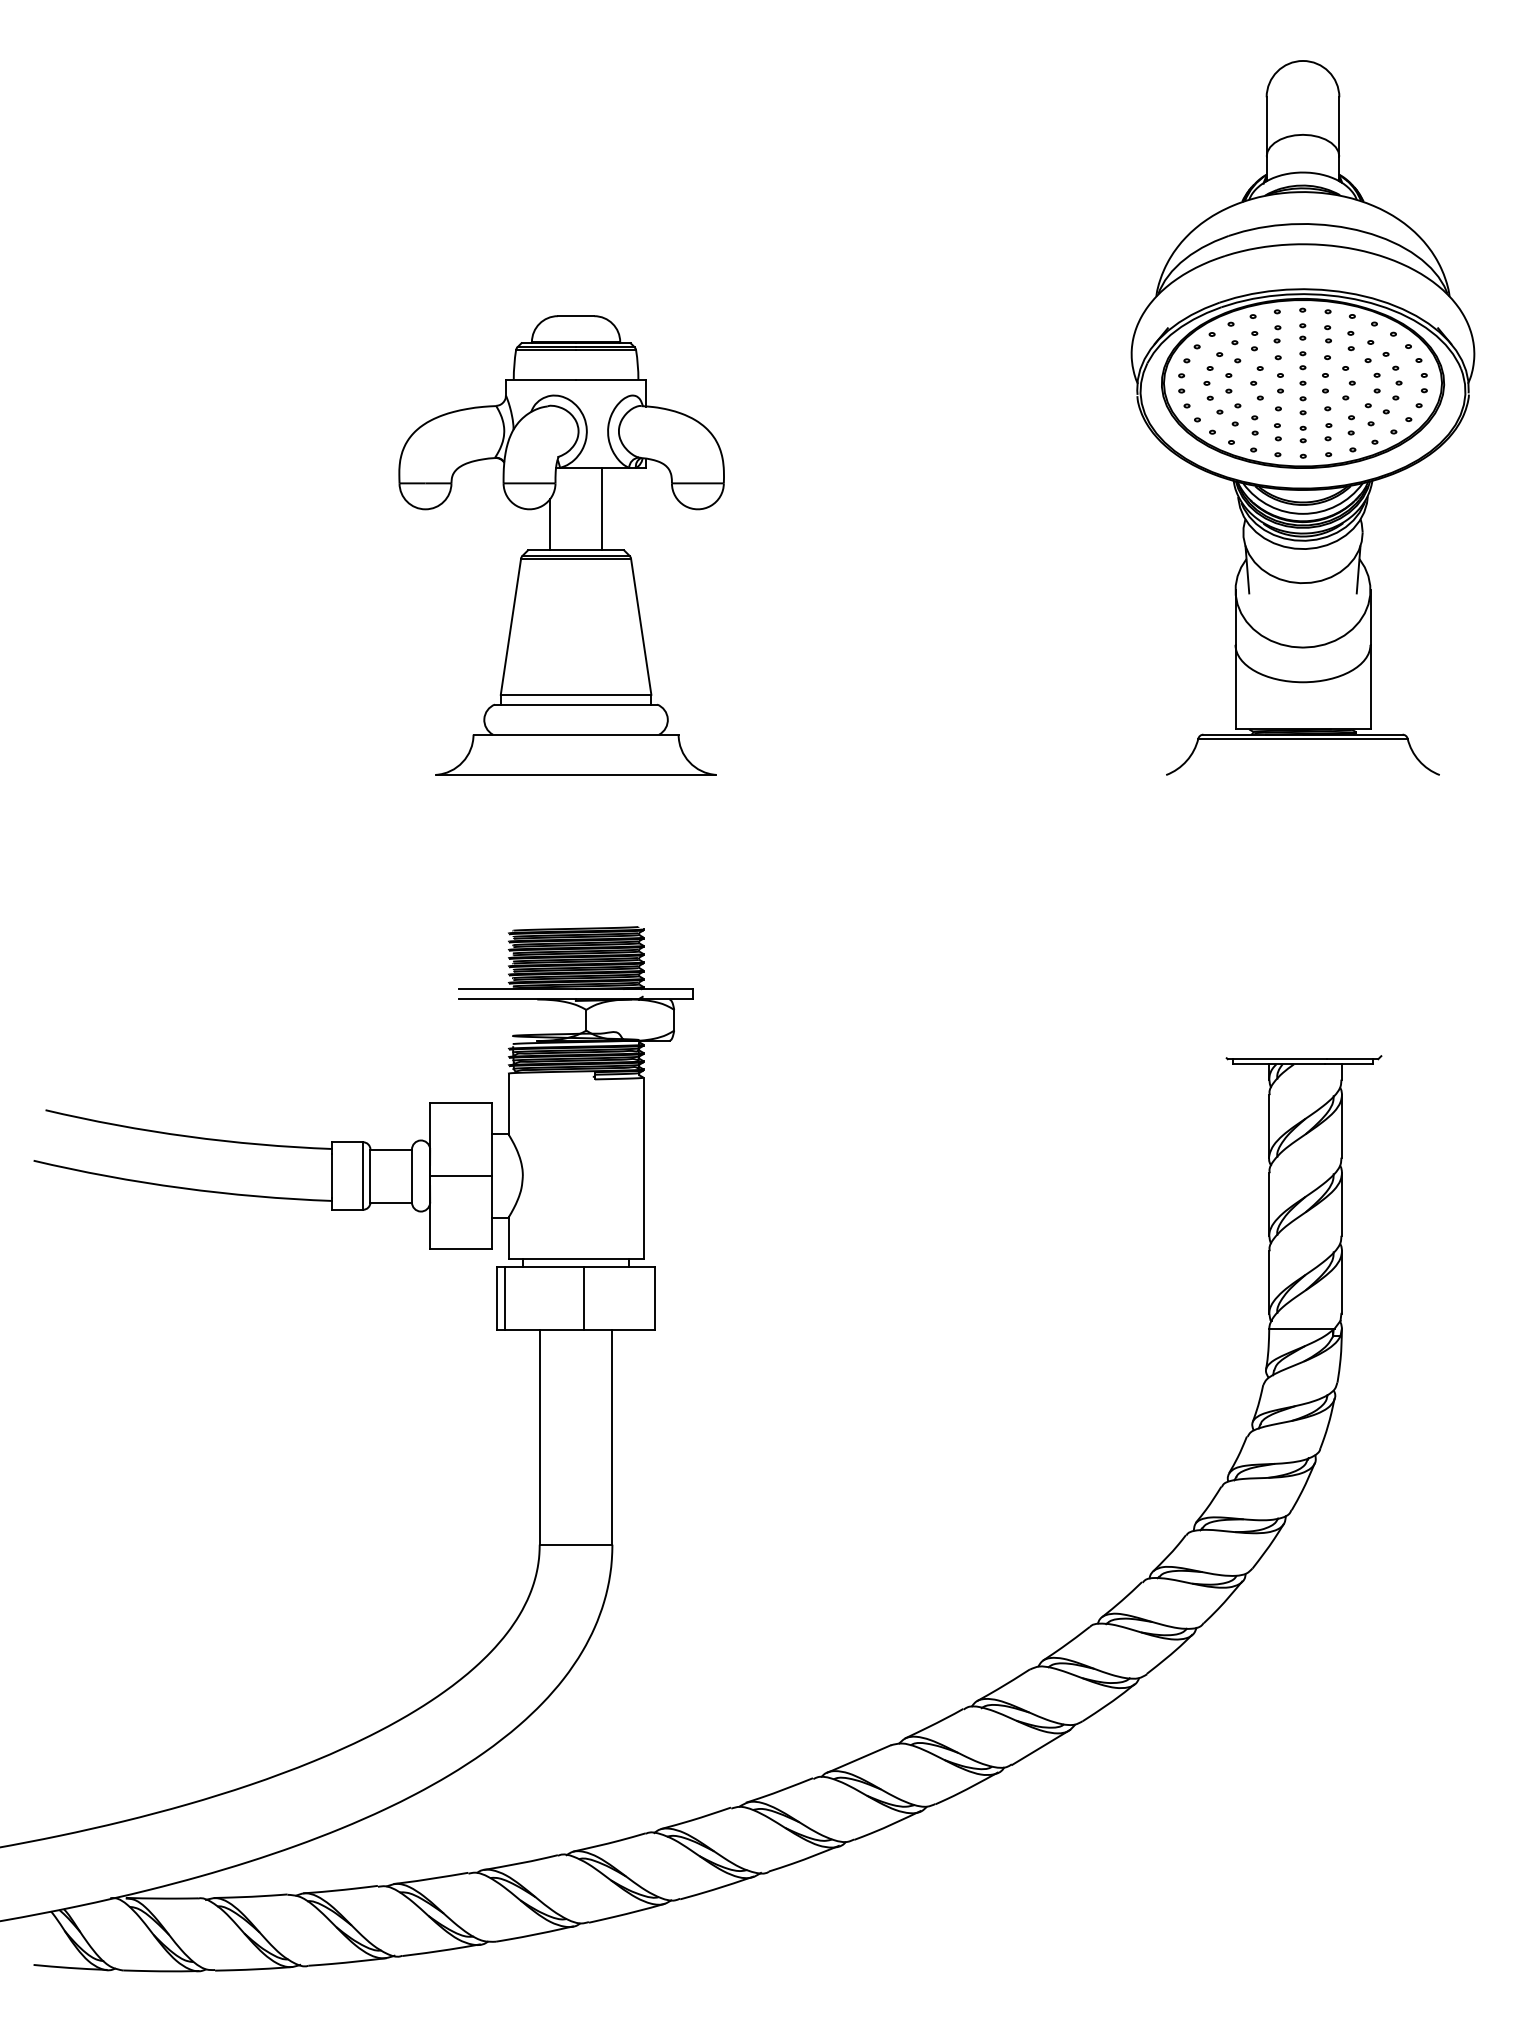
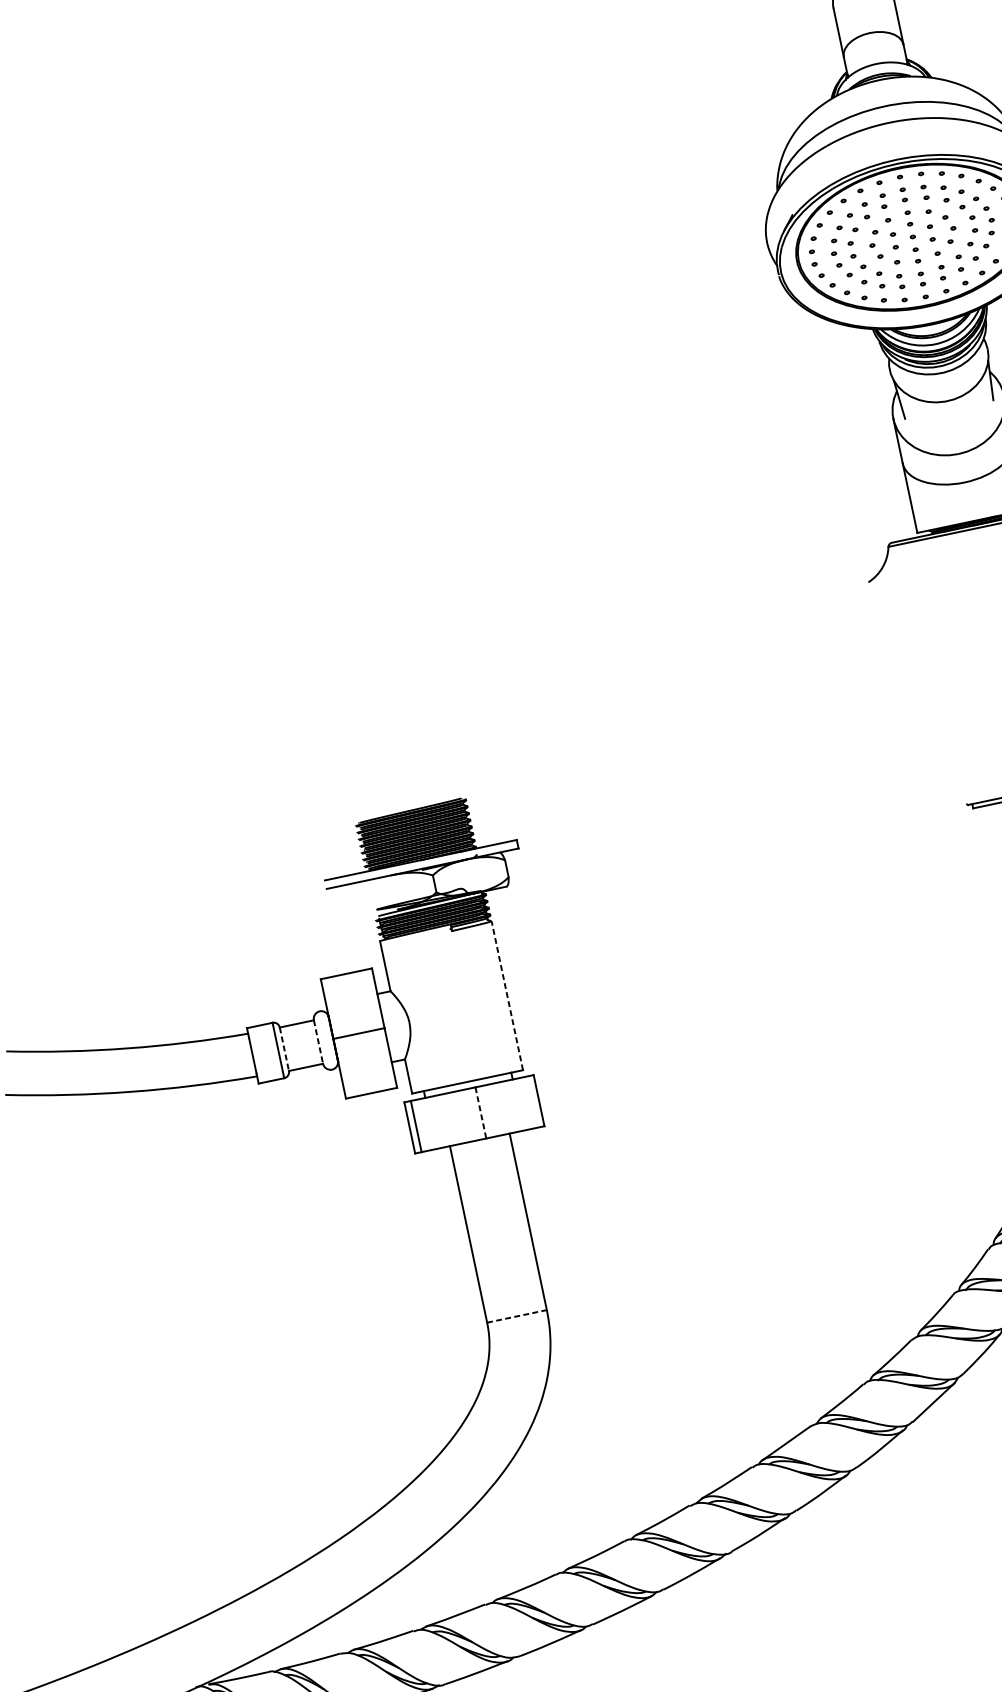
part: (561, 545) -> (332, 498), removed
line: (643, 1168) -> (507, 995), solid -> dashed
line: (370, 1176) -> (284, 1049), solid -> dashed
line: (412, 1176) -> (318, 1042), solid -> dashed
line: (583, 1299) -> (480, 1113), solid -> dashed
line: (576, 1544) -> (517, 1316), solid -> dashed

